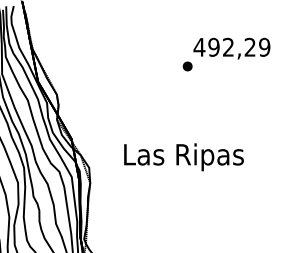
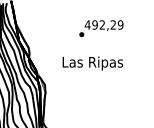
text: (226, 54) -> (101, 28), moved
text: (183, 157) -> (92, 63), moved

